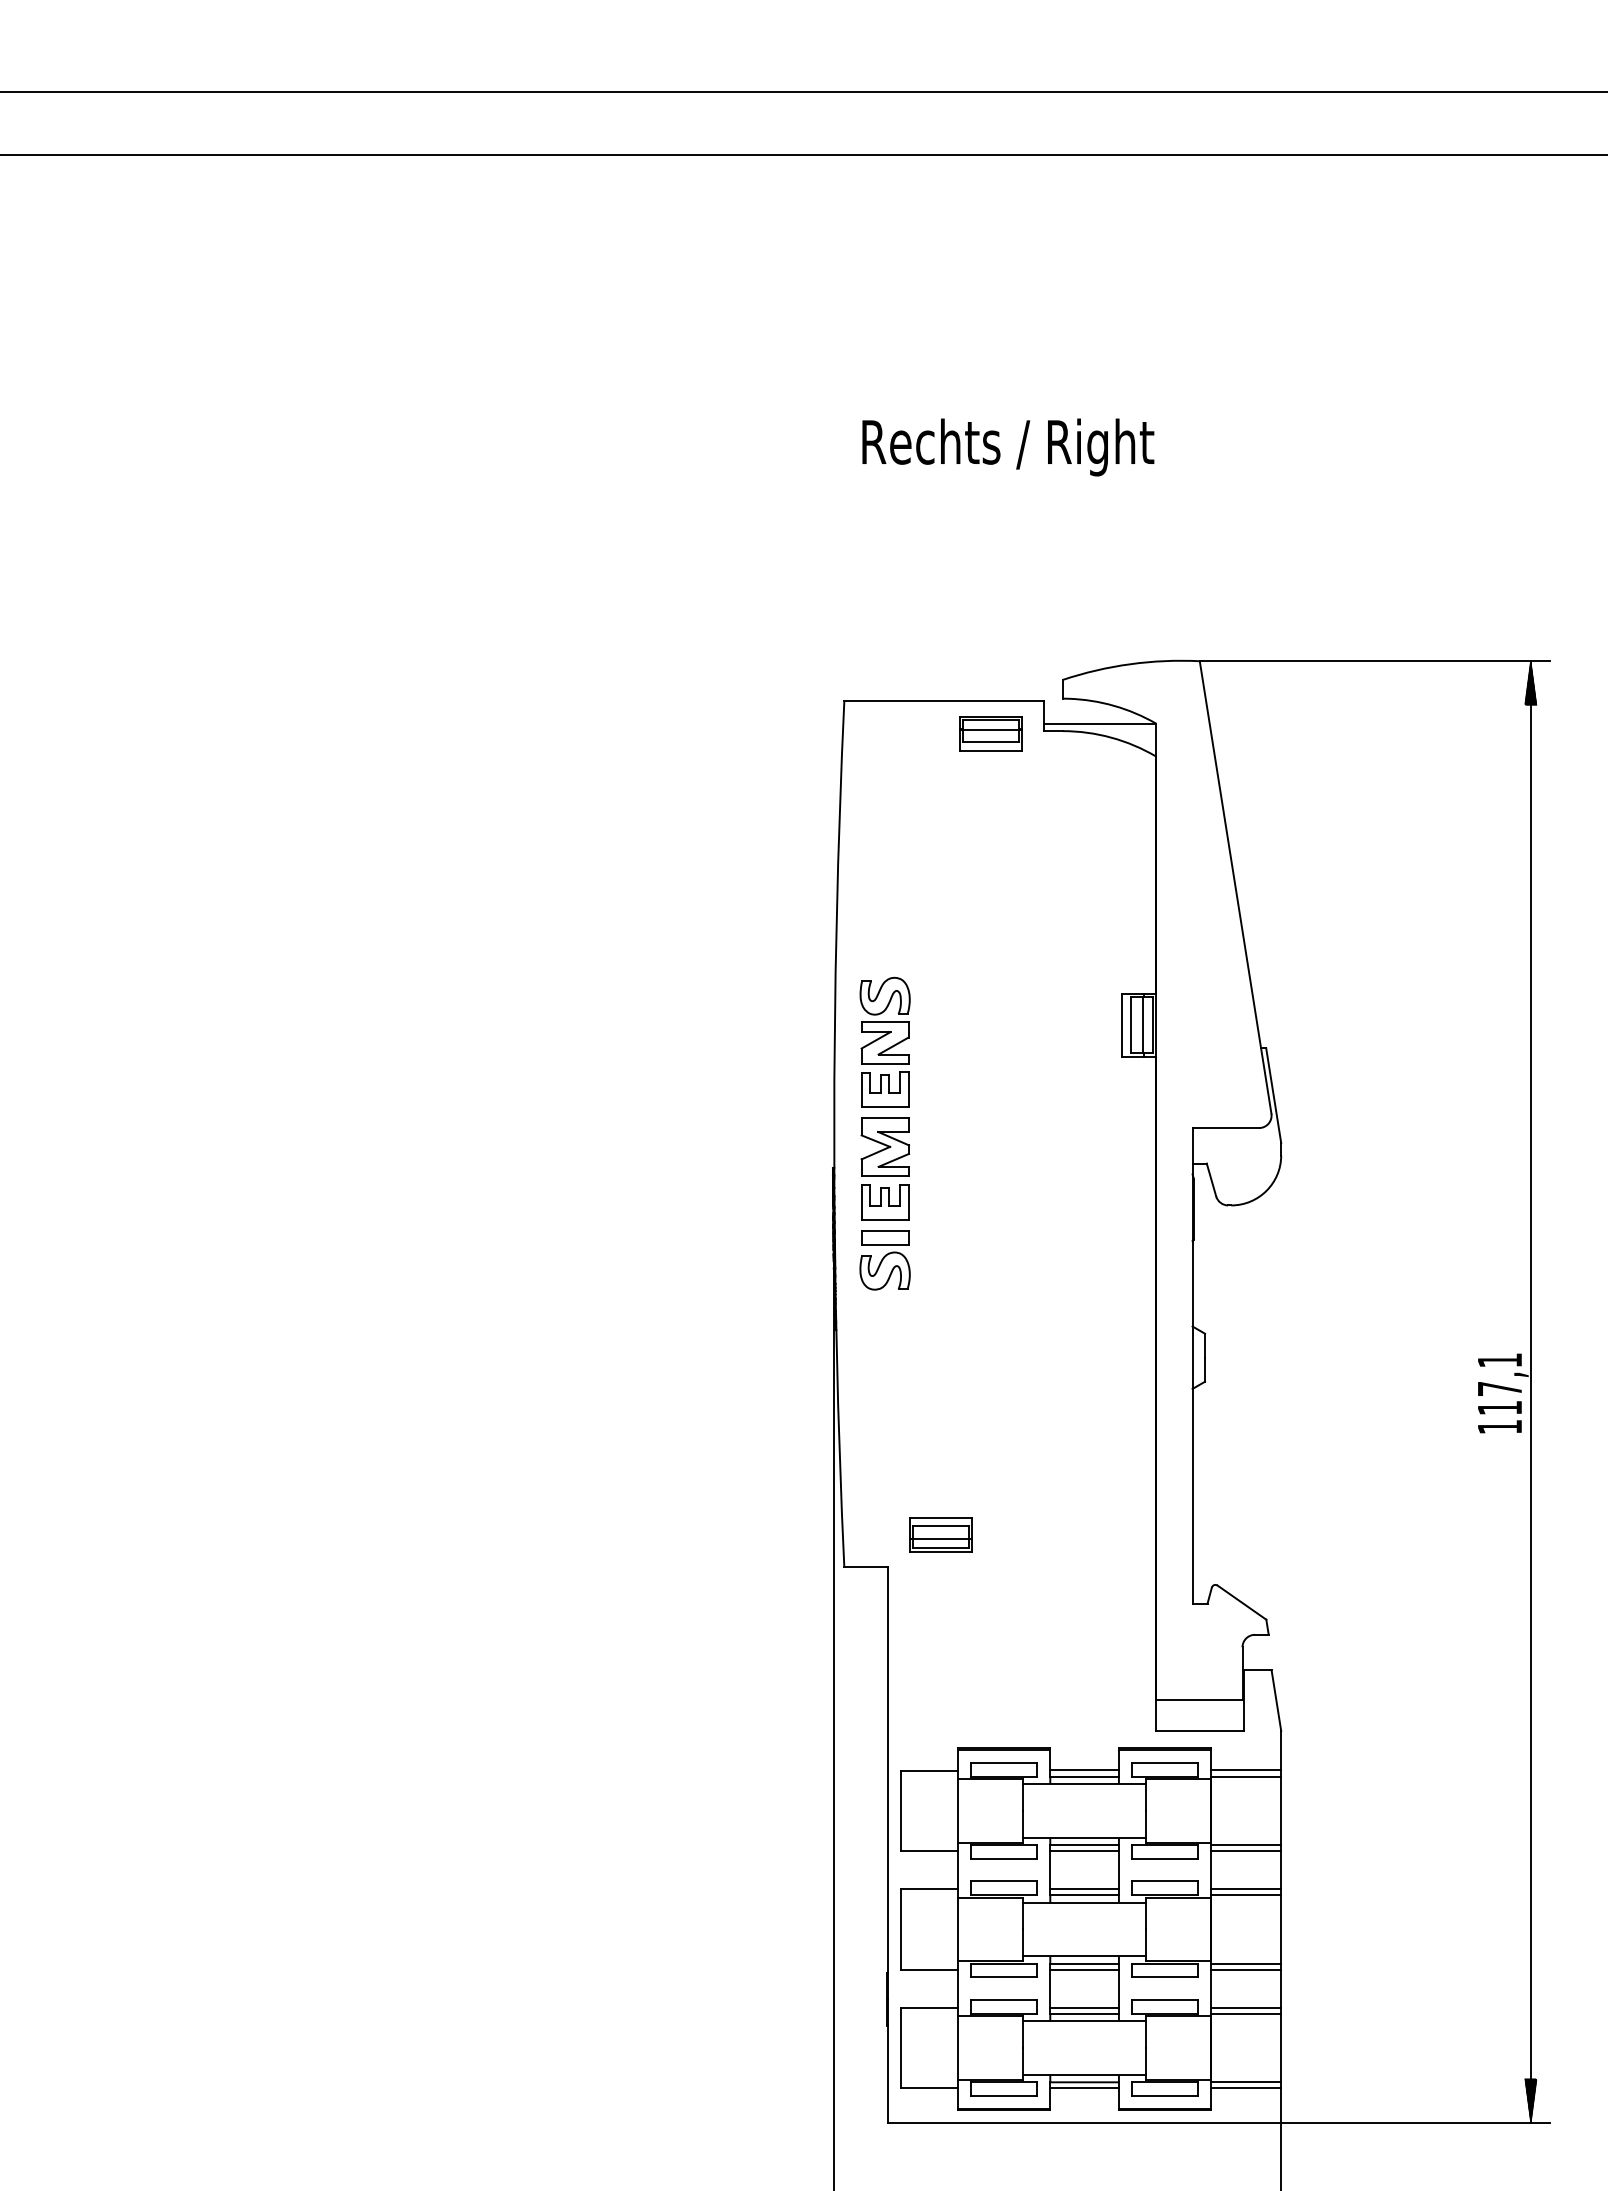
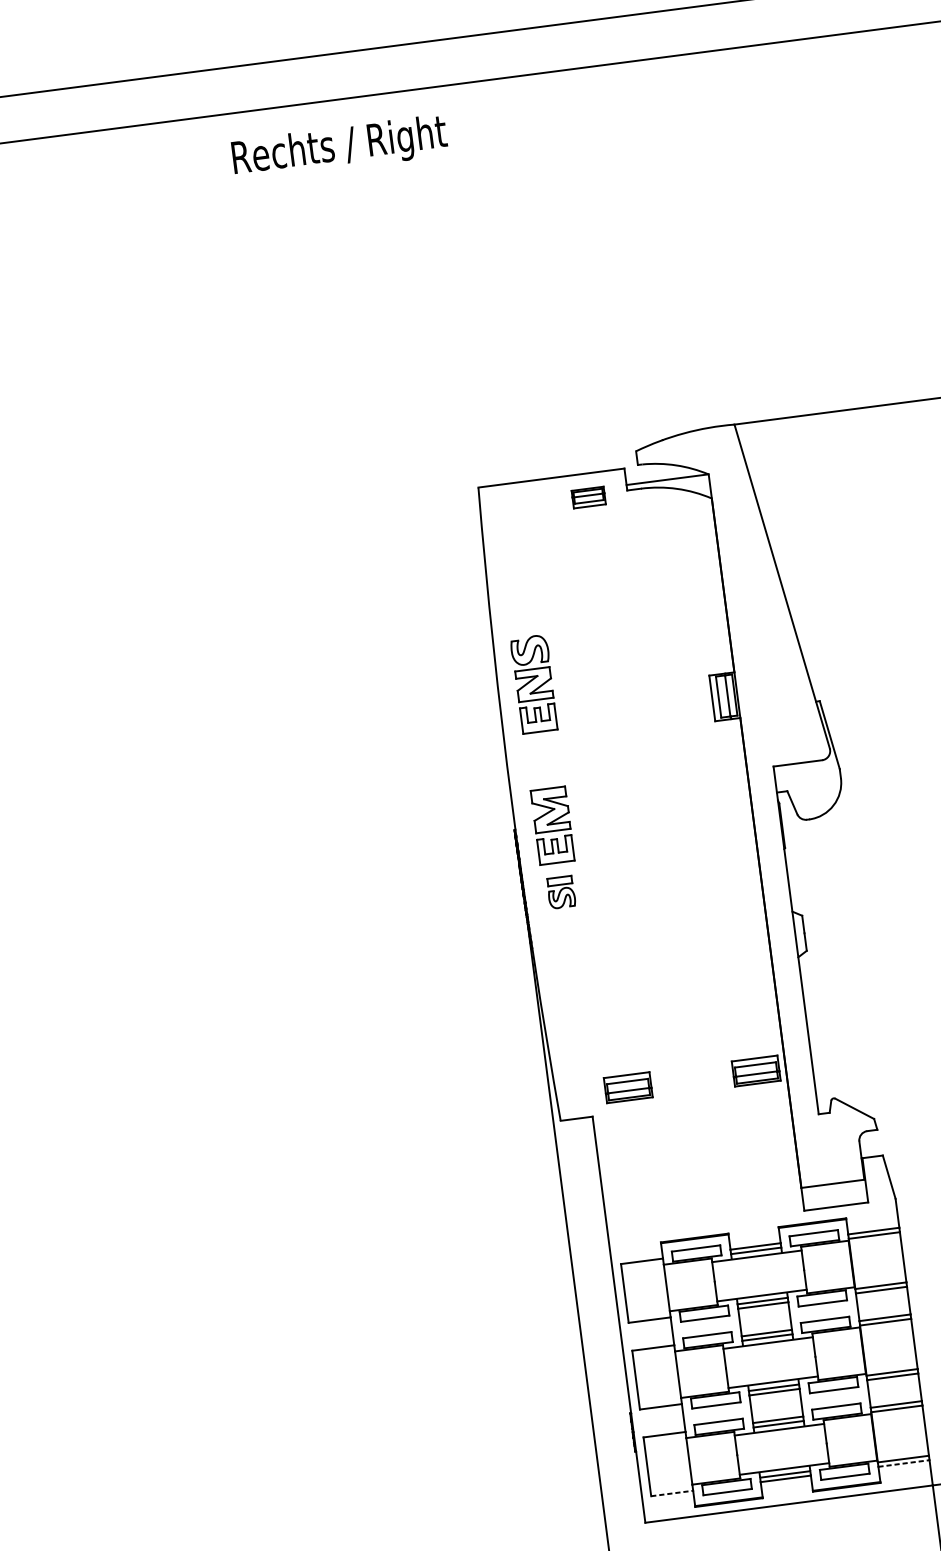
text: (1008, 447) -> (340, 148), moved
part: (990, 733) -> (588, 497), size x0.7
part: (884, 1041) -> (533, 683), moved
part: (884, 1260) -> (560, 892), size x0.7
part: (1115, 1534) -> (755, 1071), added
line: (929, 2088) -> (672, 1493), solid -> dashed
line: (1246, 2088) -> (904, 1463), solid -> dashed

